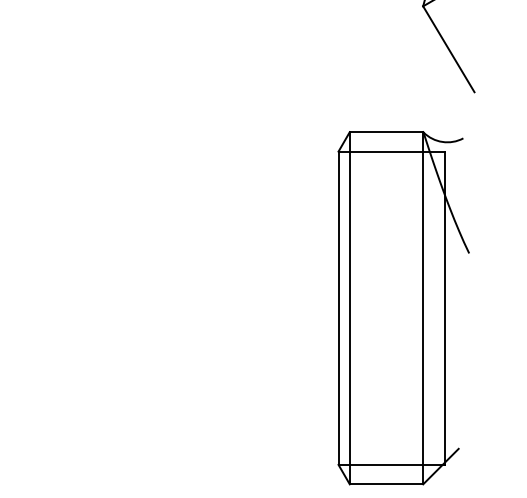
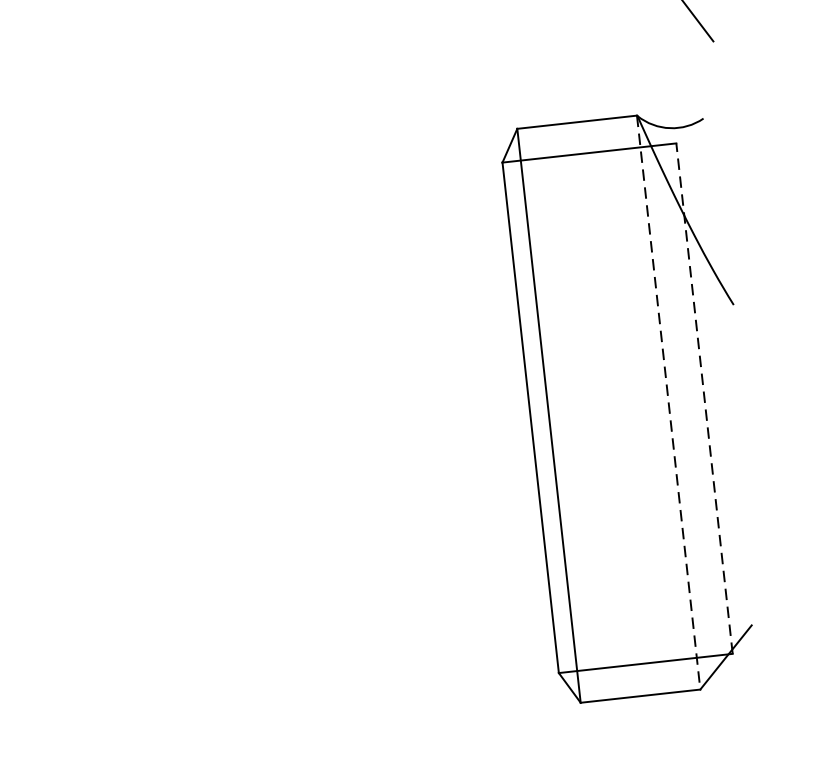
line: (423, 308) -> (669, 402), solid -> dashed
line: (445, 308) -> (705, 399), solid -> dashed

